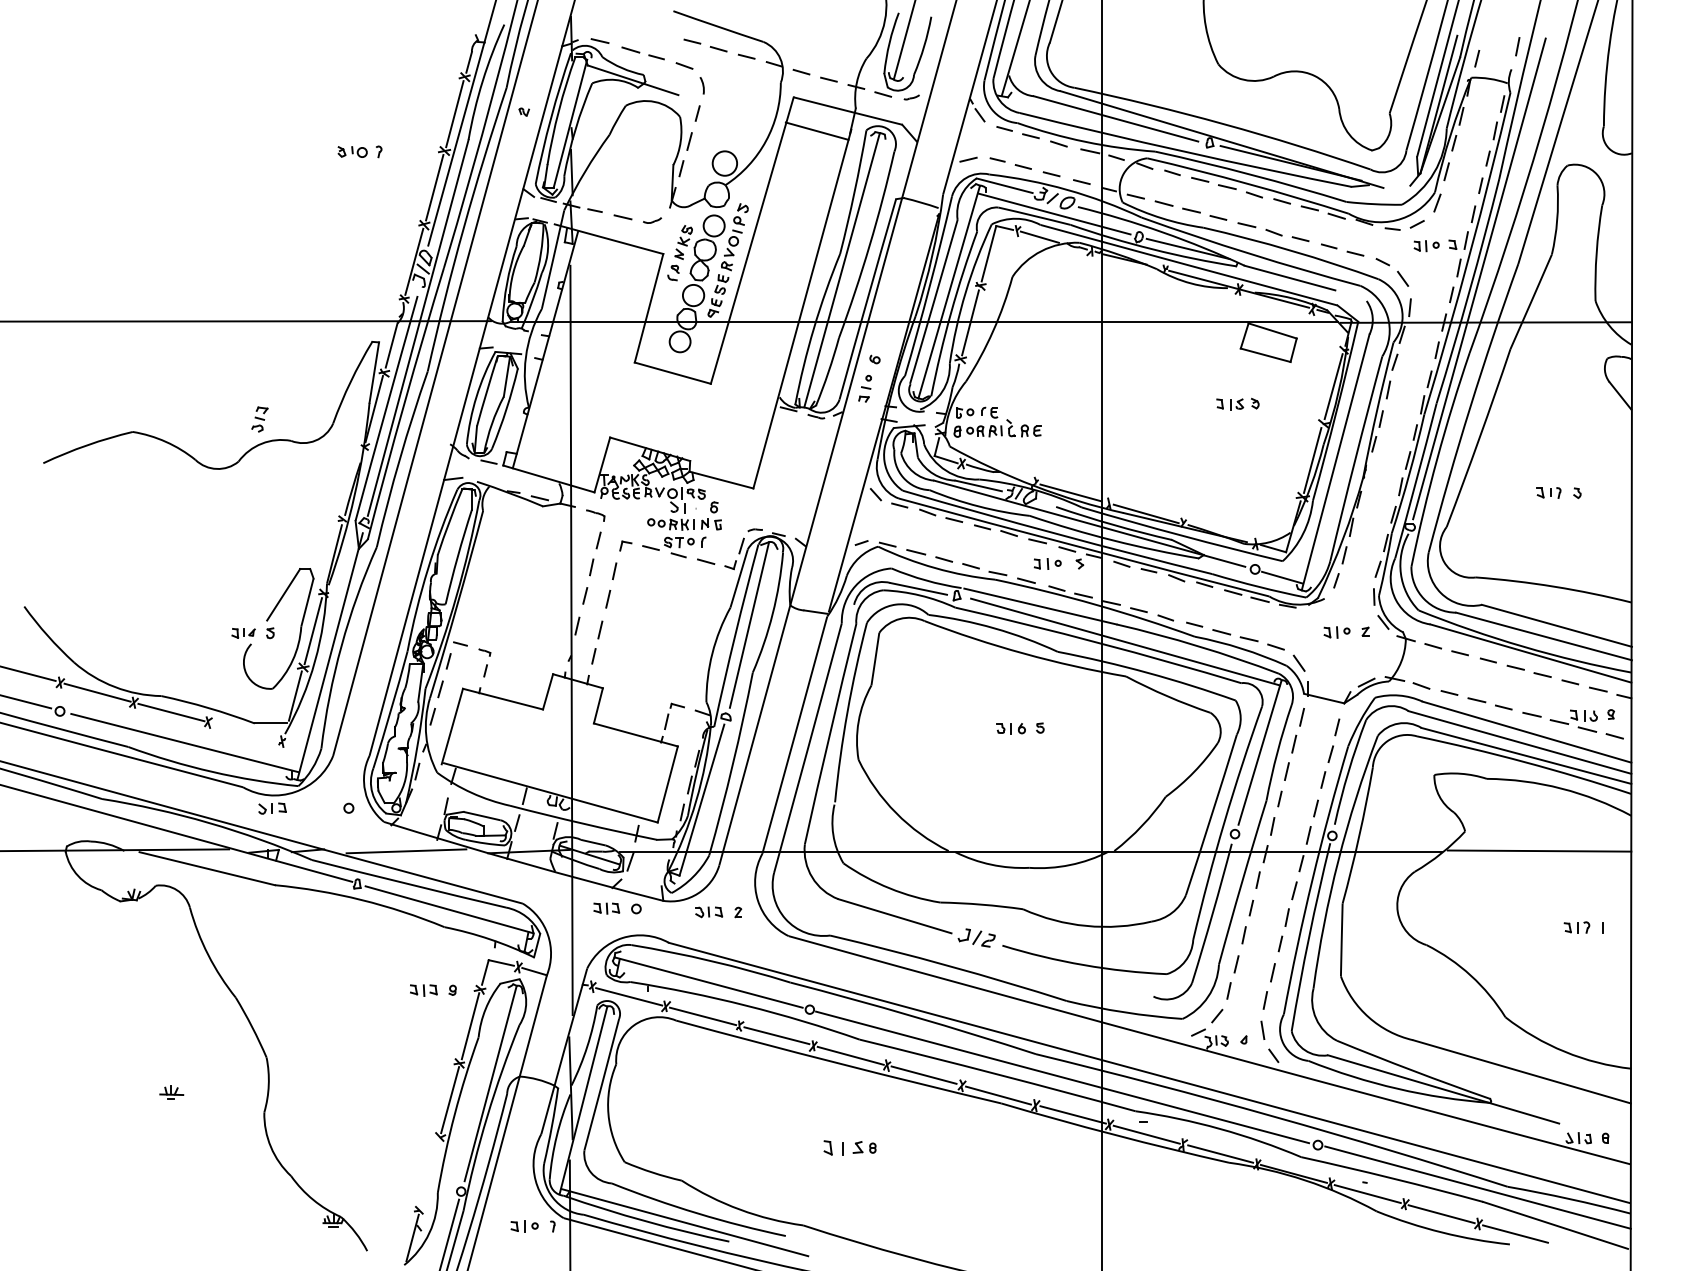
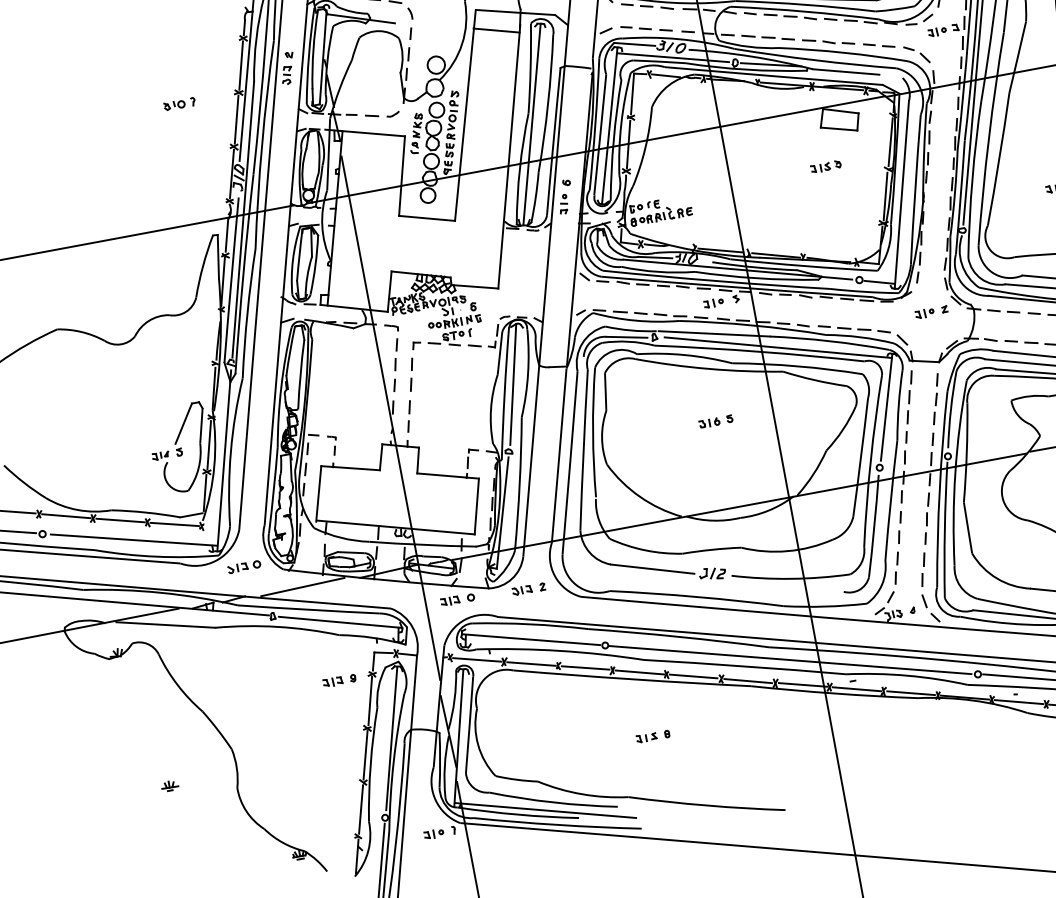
part: (259, 419) -> (286, 75), moved
line: (245, 731) -> (174, 524), added
part: (272, 808) -> (237, 568), moved
part: (843, 1147) -> (646, 737), size x0.71
line: (429, 1173) -> (360, 809), added

